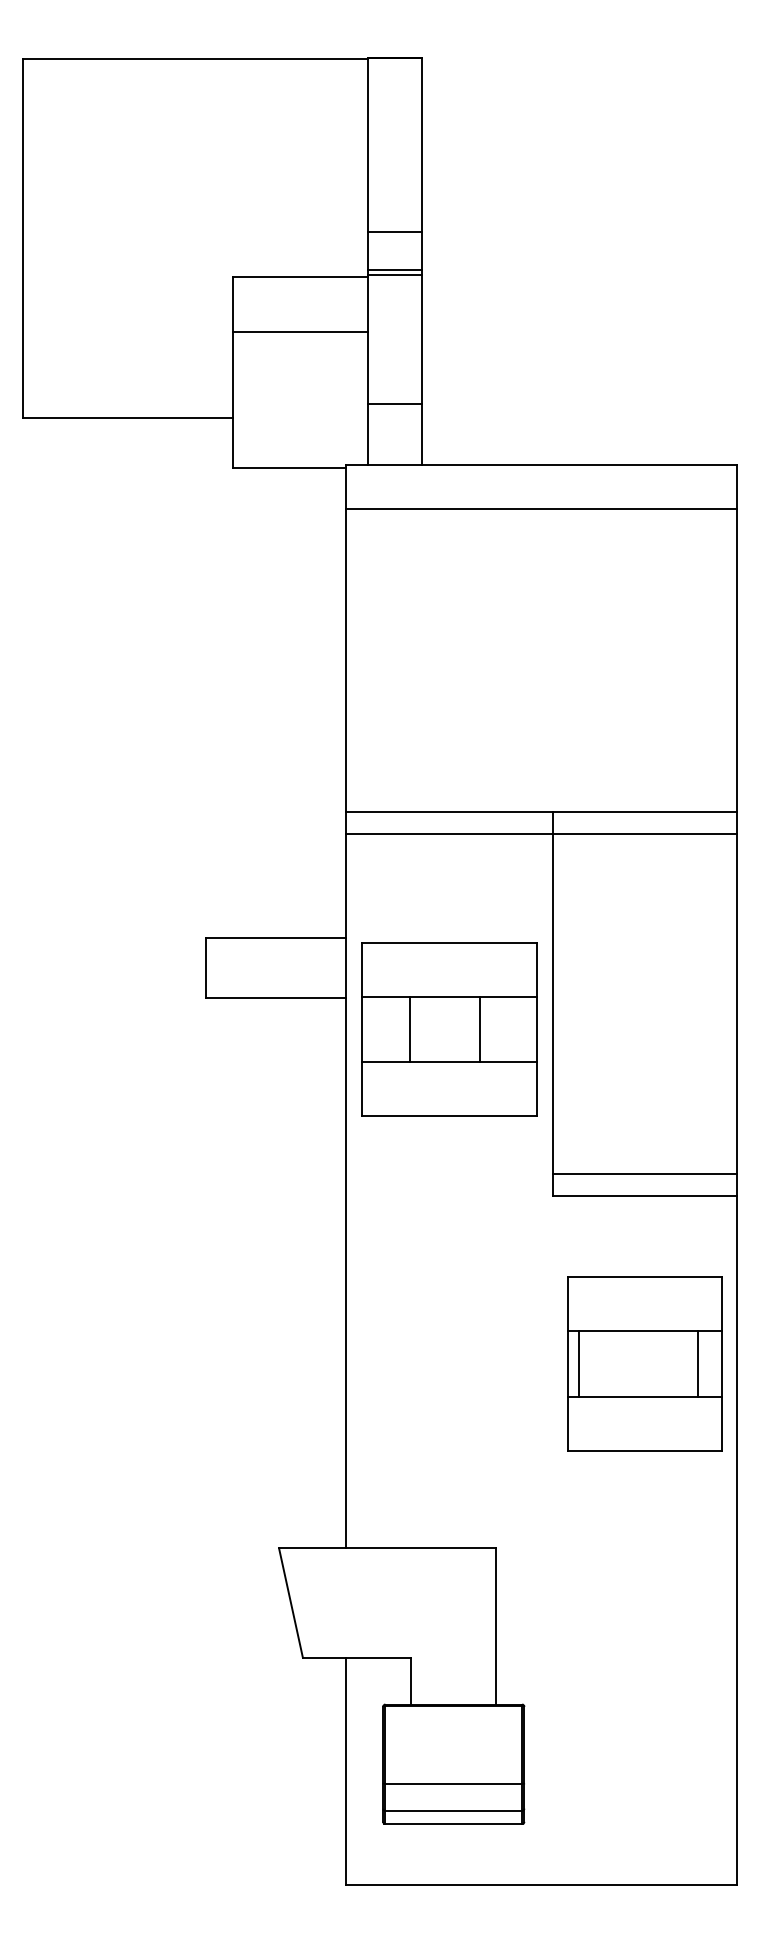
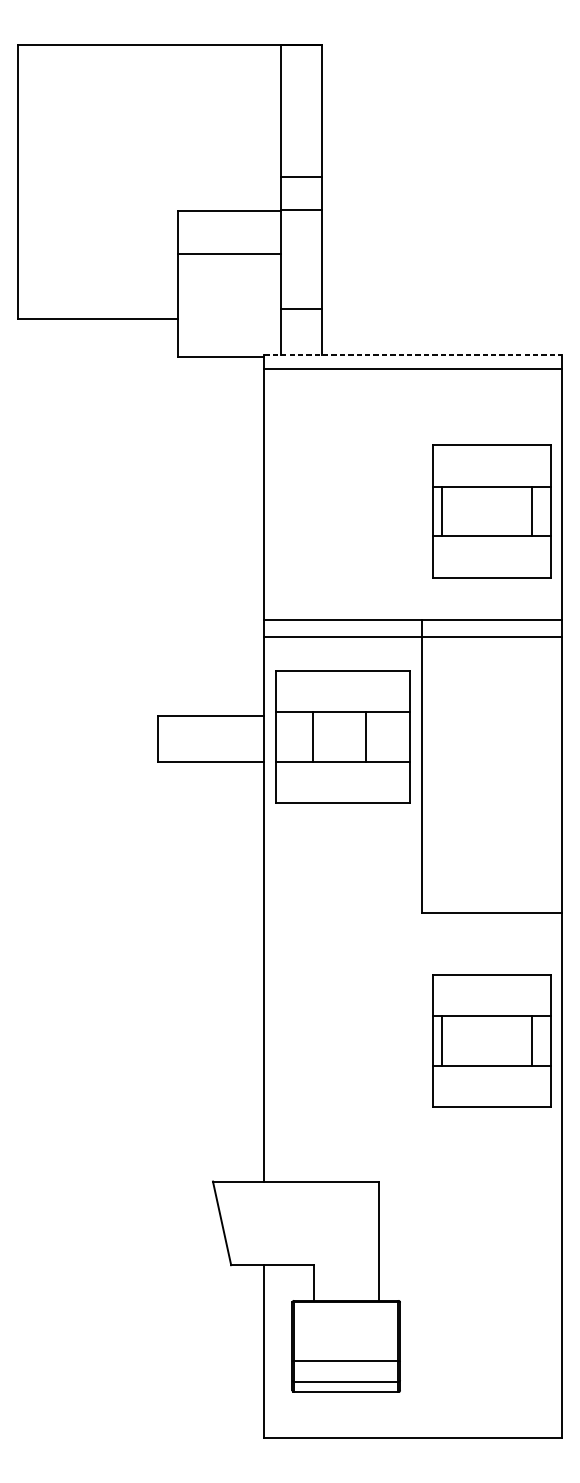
line: (395, 269) -> (301, 205), removed
line: (542, 465) -> (413, 355), solid -> dashed
line: (541, 508) -> (413, 369), moved
part: (644, 669) -> (491, 511), added
part: (449, 1029) -> (343, 736), moved
line: (644, 1174) -> (491, 896), removed

